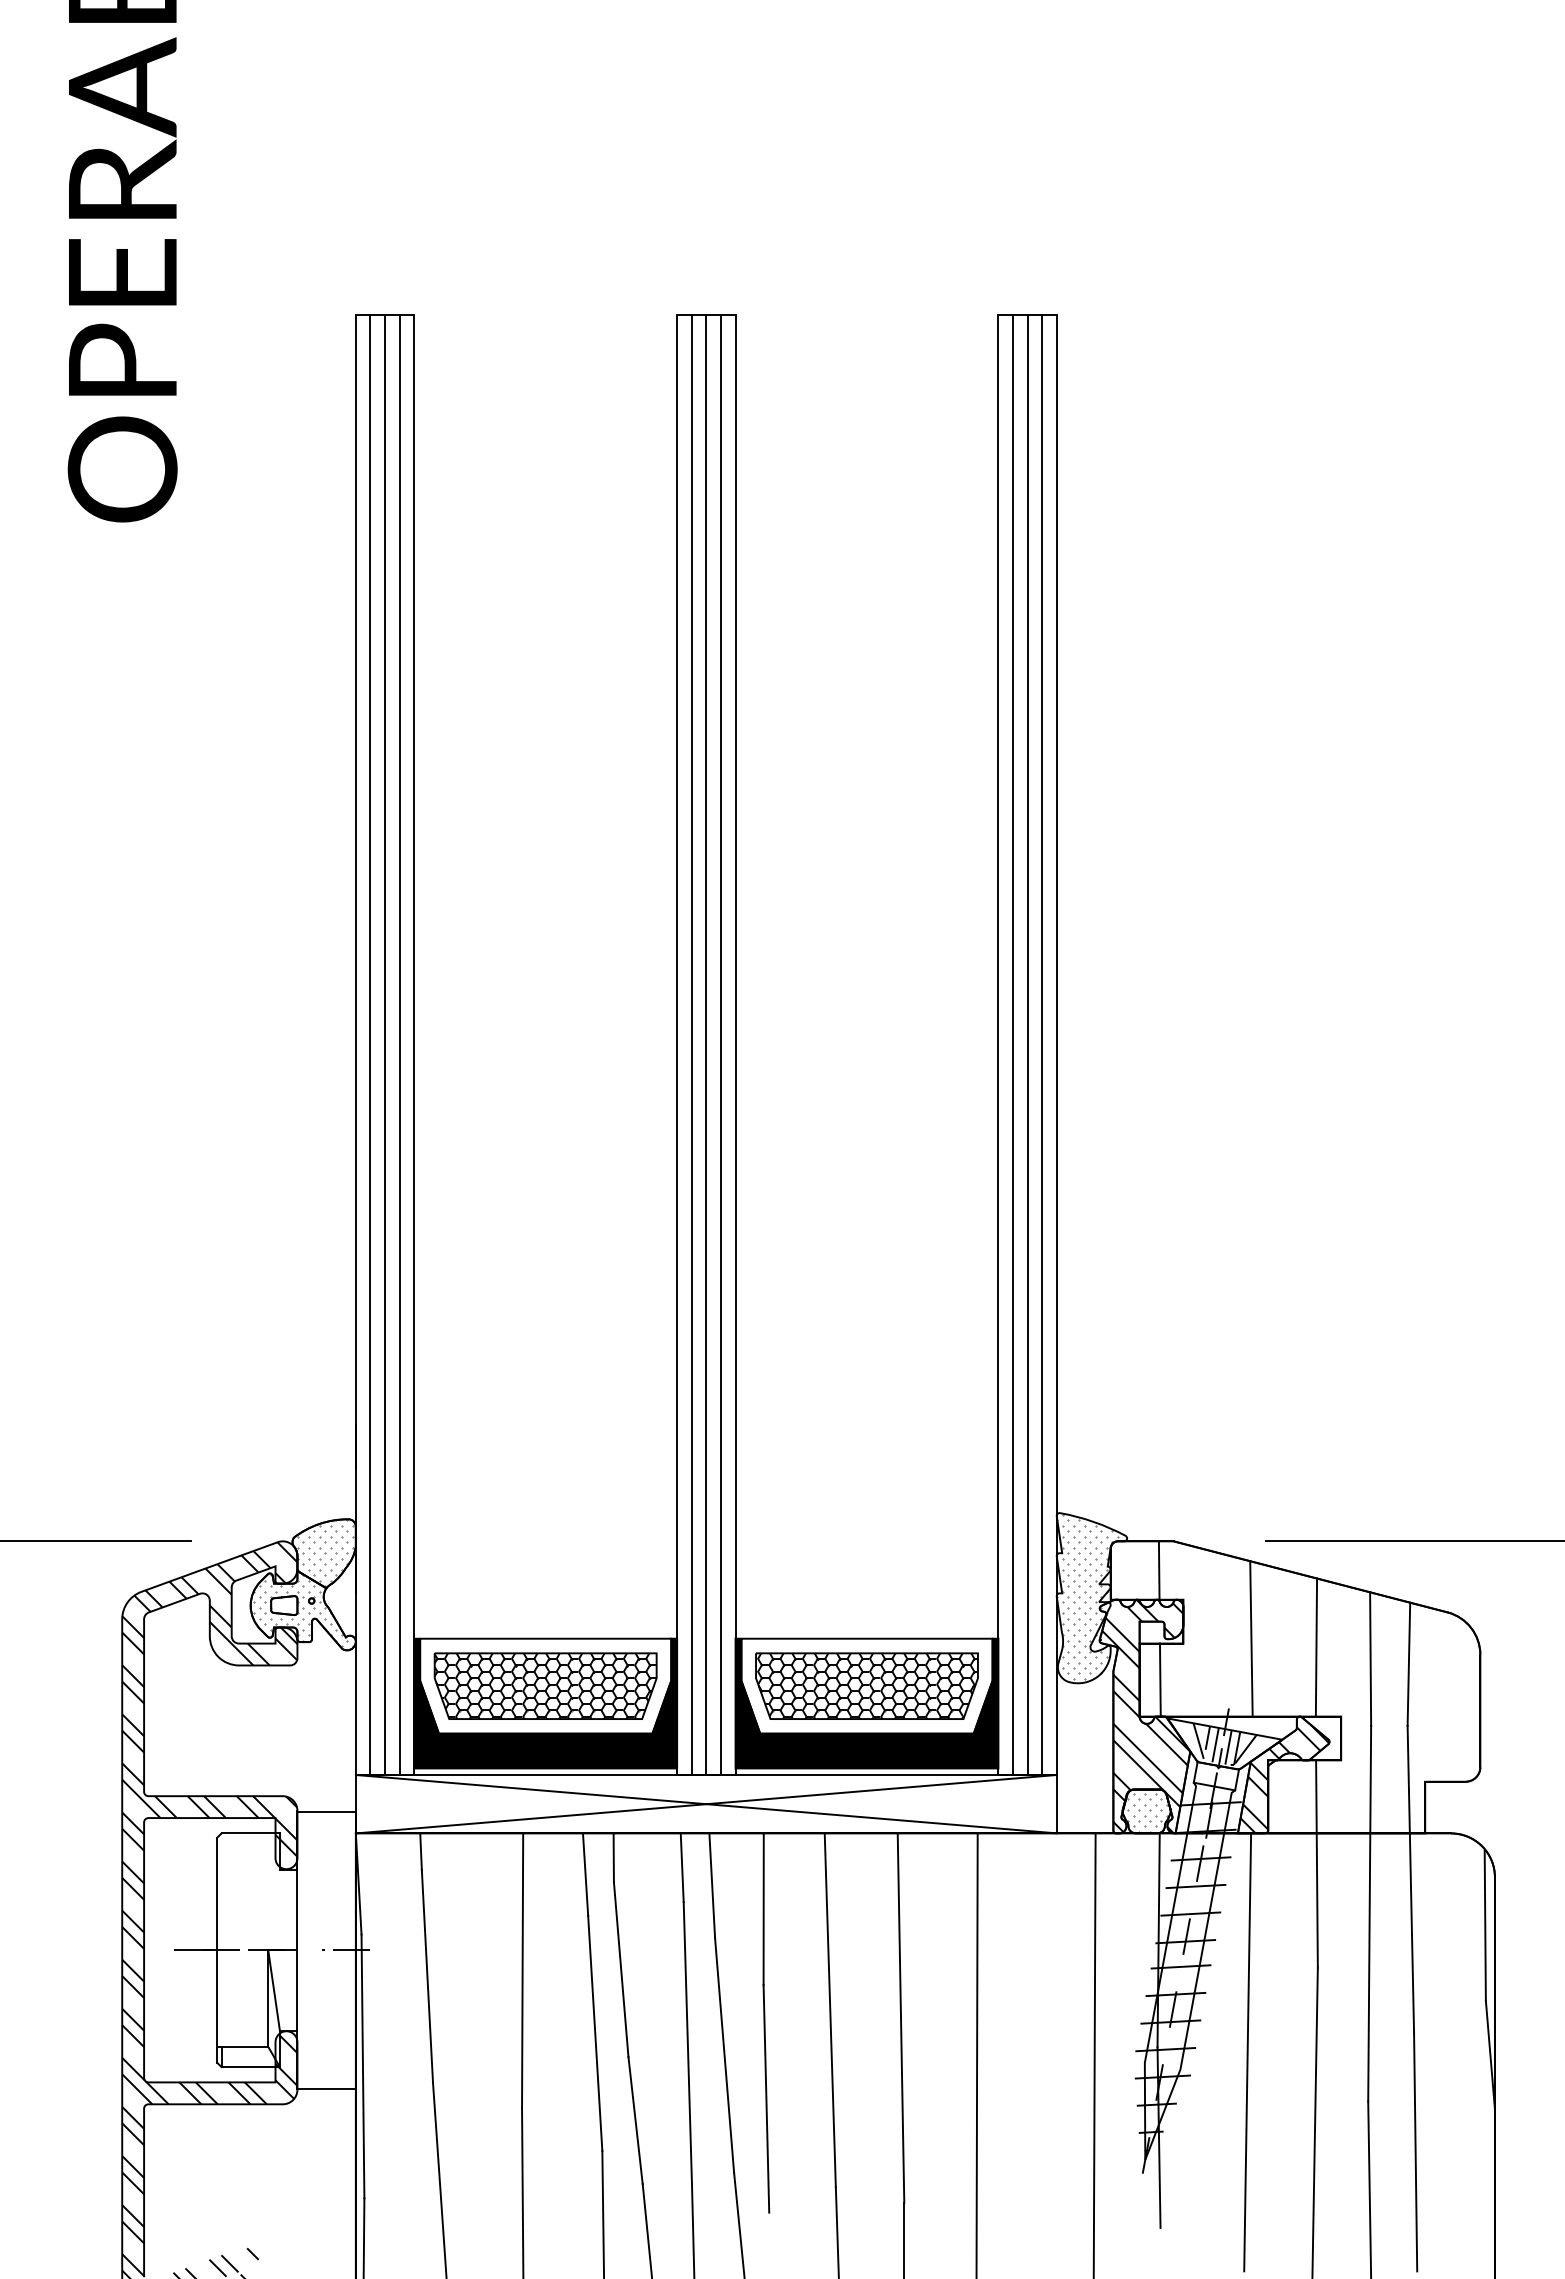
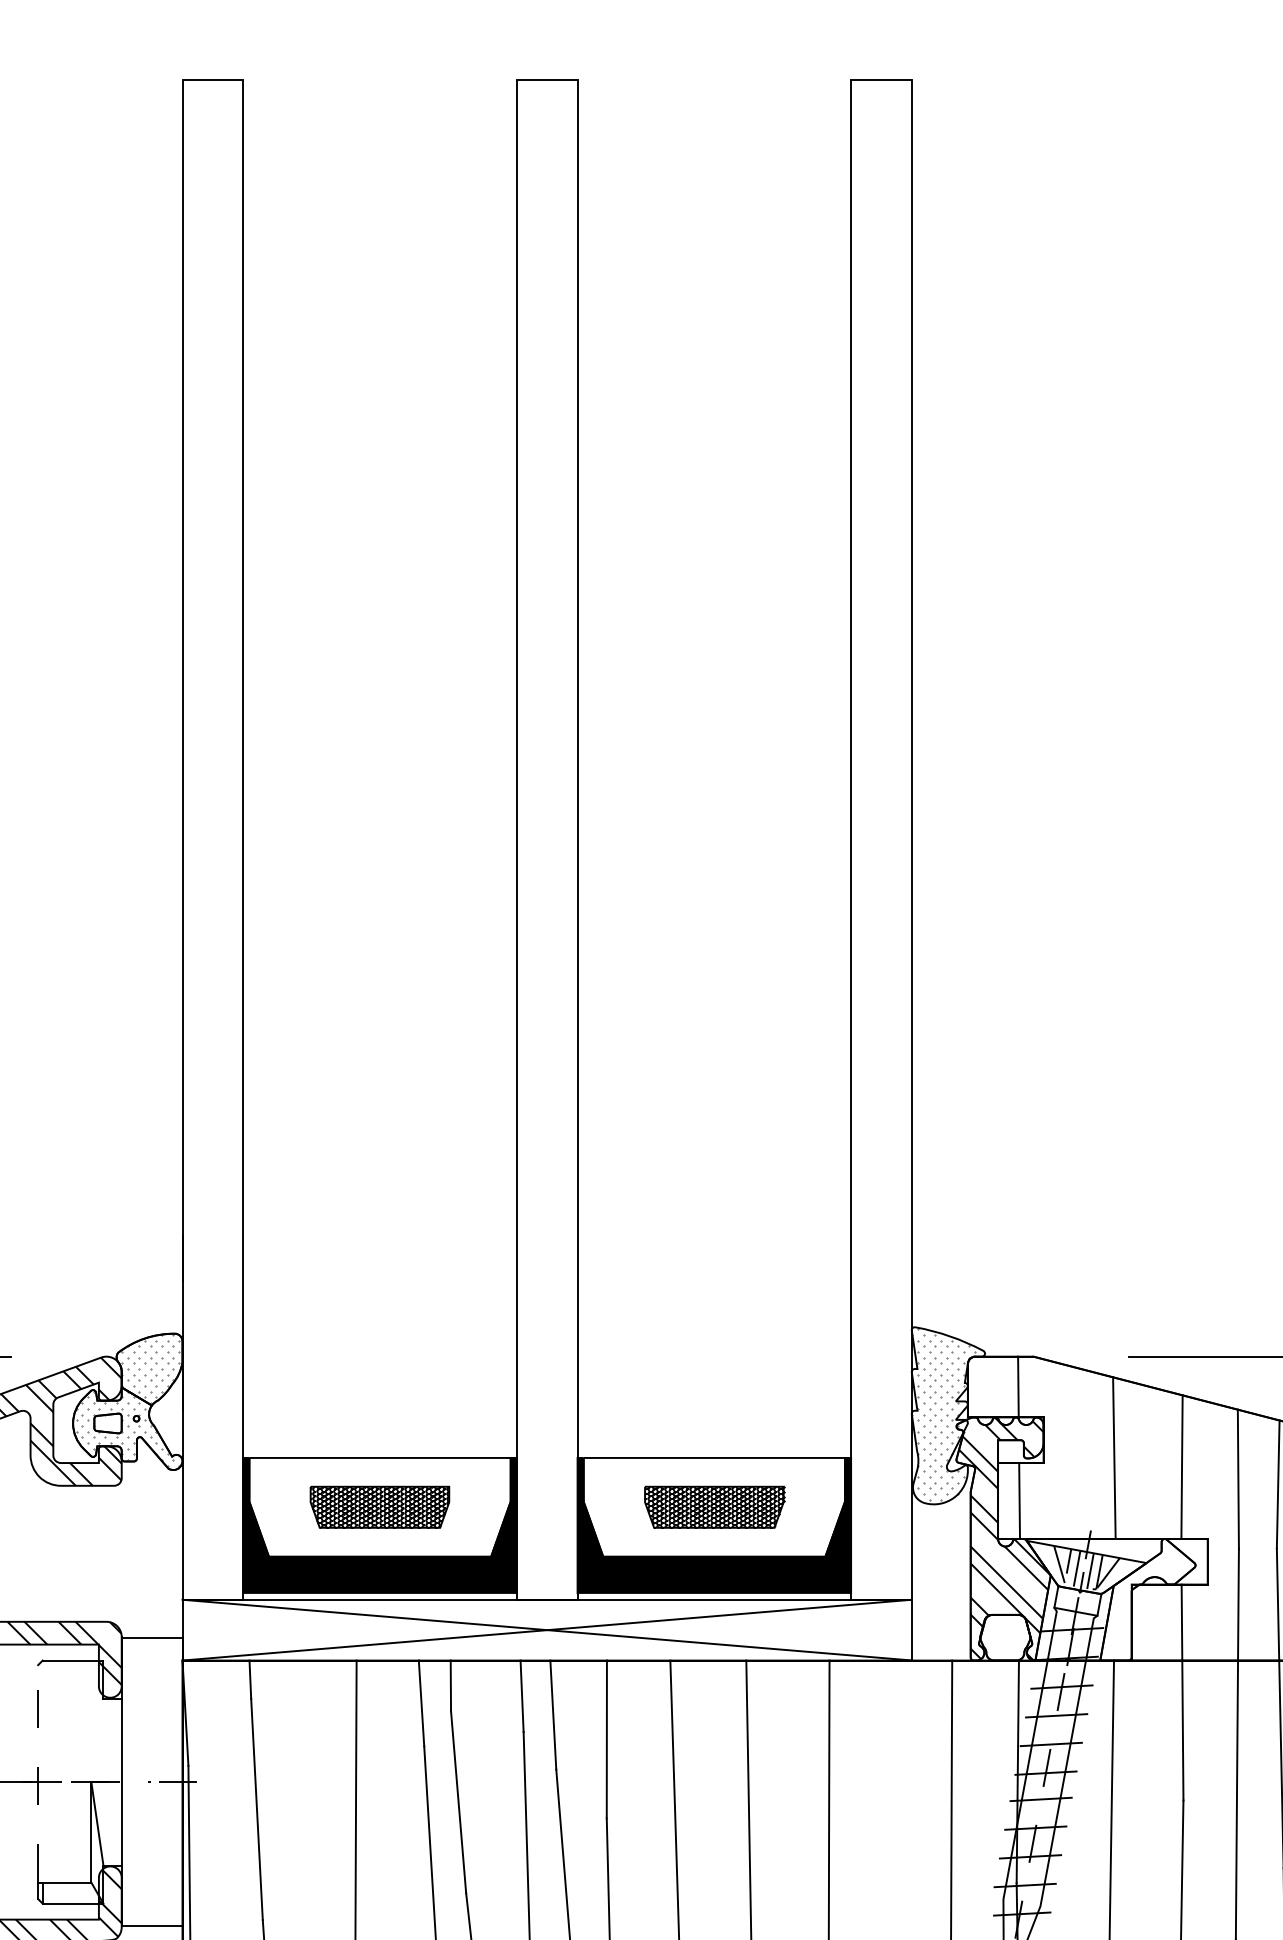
line: (370, 1044) -> (197, 839), removed
line: (385, 1044) -> (213, 839), removed
line: (399, 1044) -> (227, 839), removed
line: (691, 1044) -> (531, 839), removed
line: (706, 1044) -> (547, 839), removed
line: (720, 1044) -> (561, 839), removed
line: (1013, 1044) -> (866, 839), removed
line: (1027, 1044) -> (881, 839), removed
line: (1042, 1044) -> (896, 839), removed
part: (545, 1685) -> (379, 1506), size x0.6
part: (866, 1685) -> (713, 1506), size x0.6
hatch: (1284, 1778) -> (1148, 1603), removed
hatch: (1147, 1812) -> (1006, 1638), removed
line: (217, 1942) -> (38, 1774), solid -> dashed

